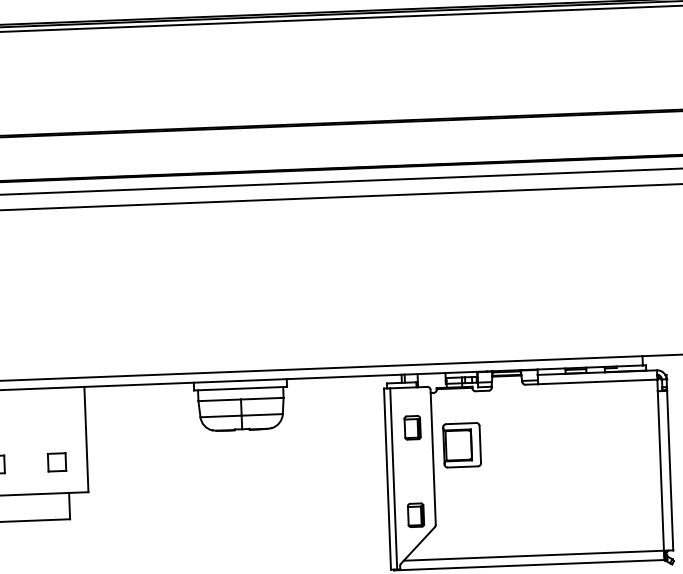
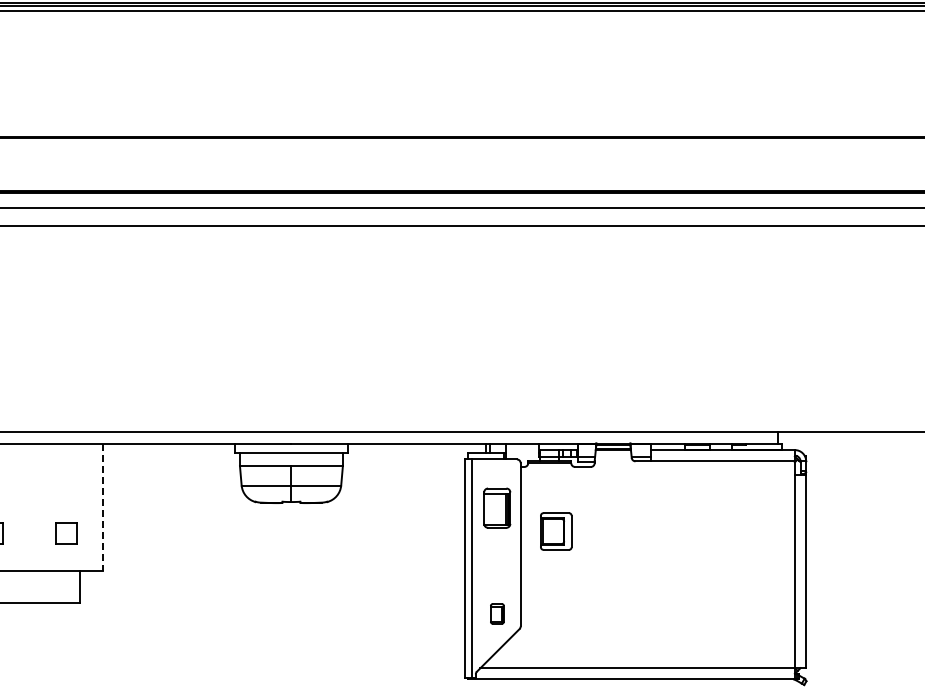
part: (412, 427) -> (497, 507), size x1.4
line: (86, 439) -> (102, 507), solid -> dashed
part: (462, 445) -> (556, 531), size x0.7
part: (416, 514) -> (497, 613), size x0.7

